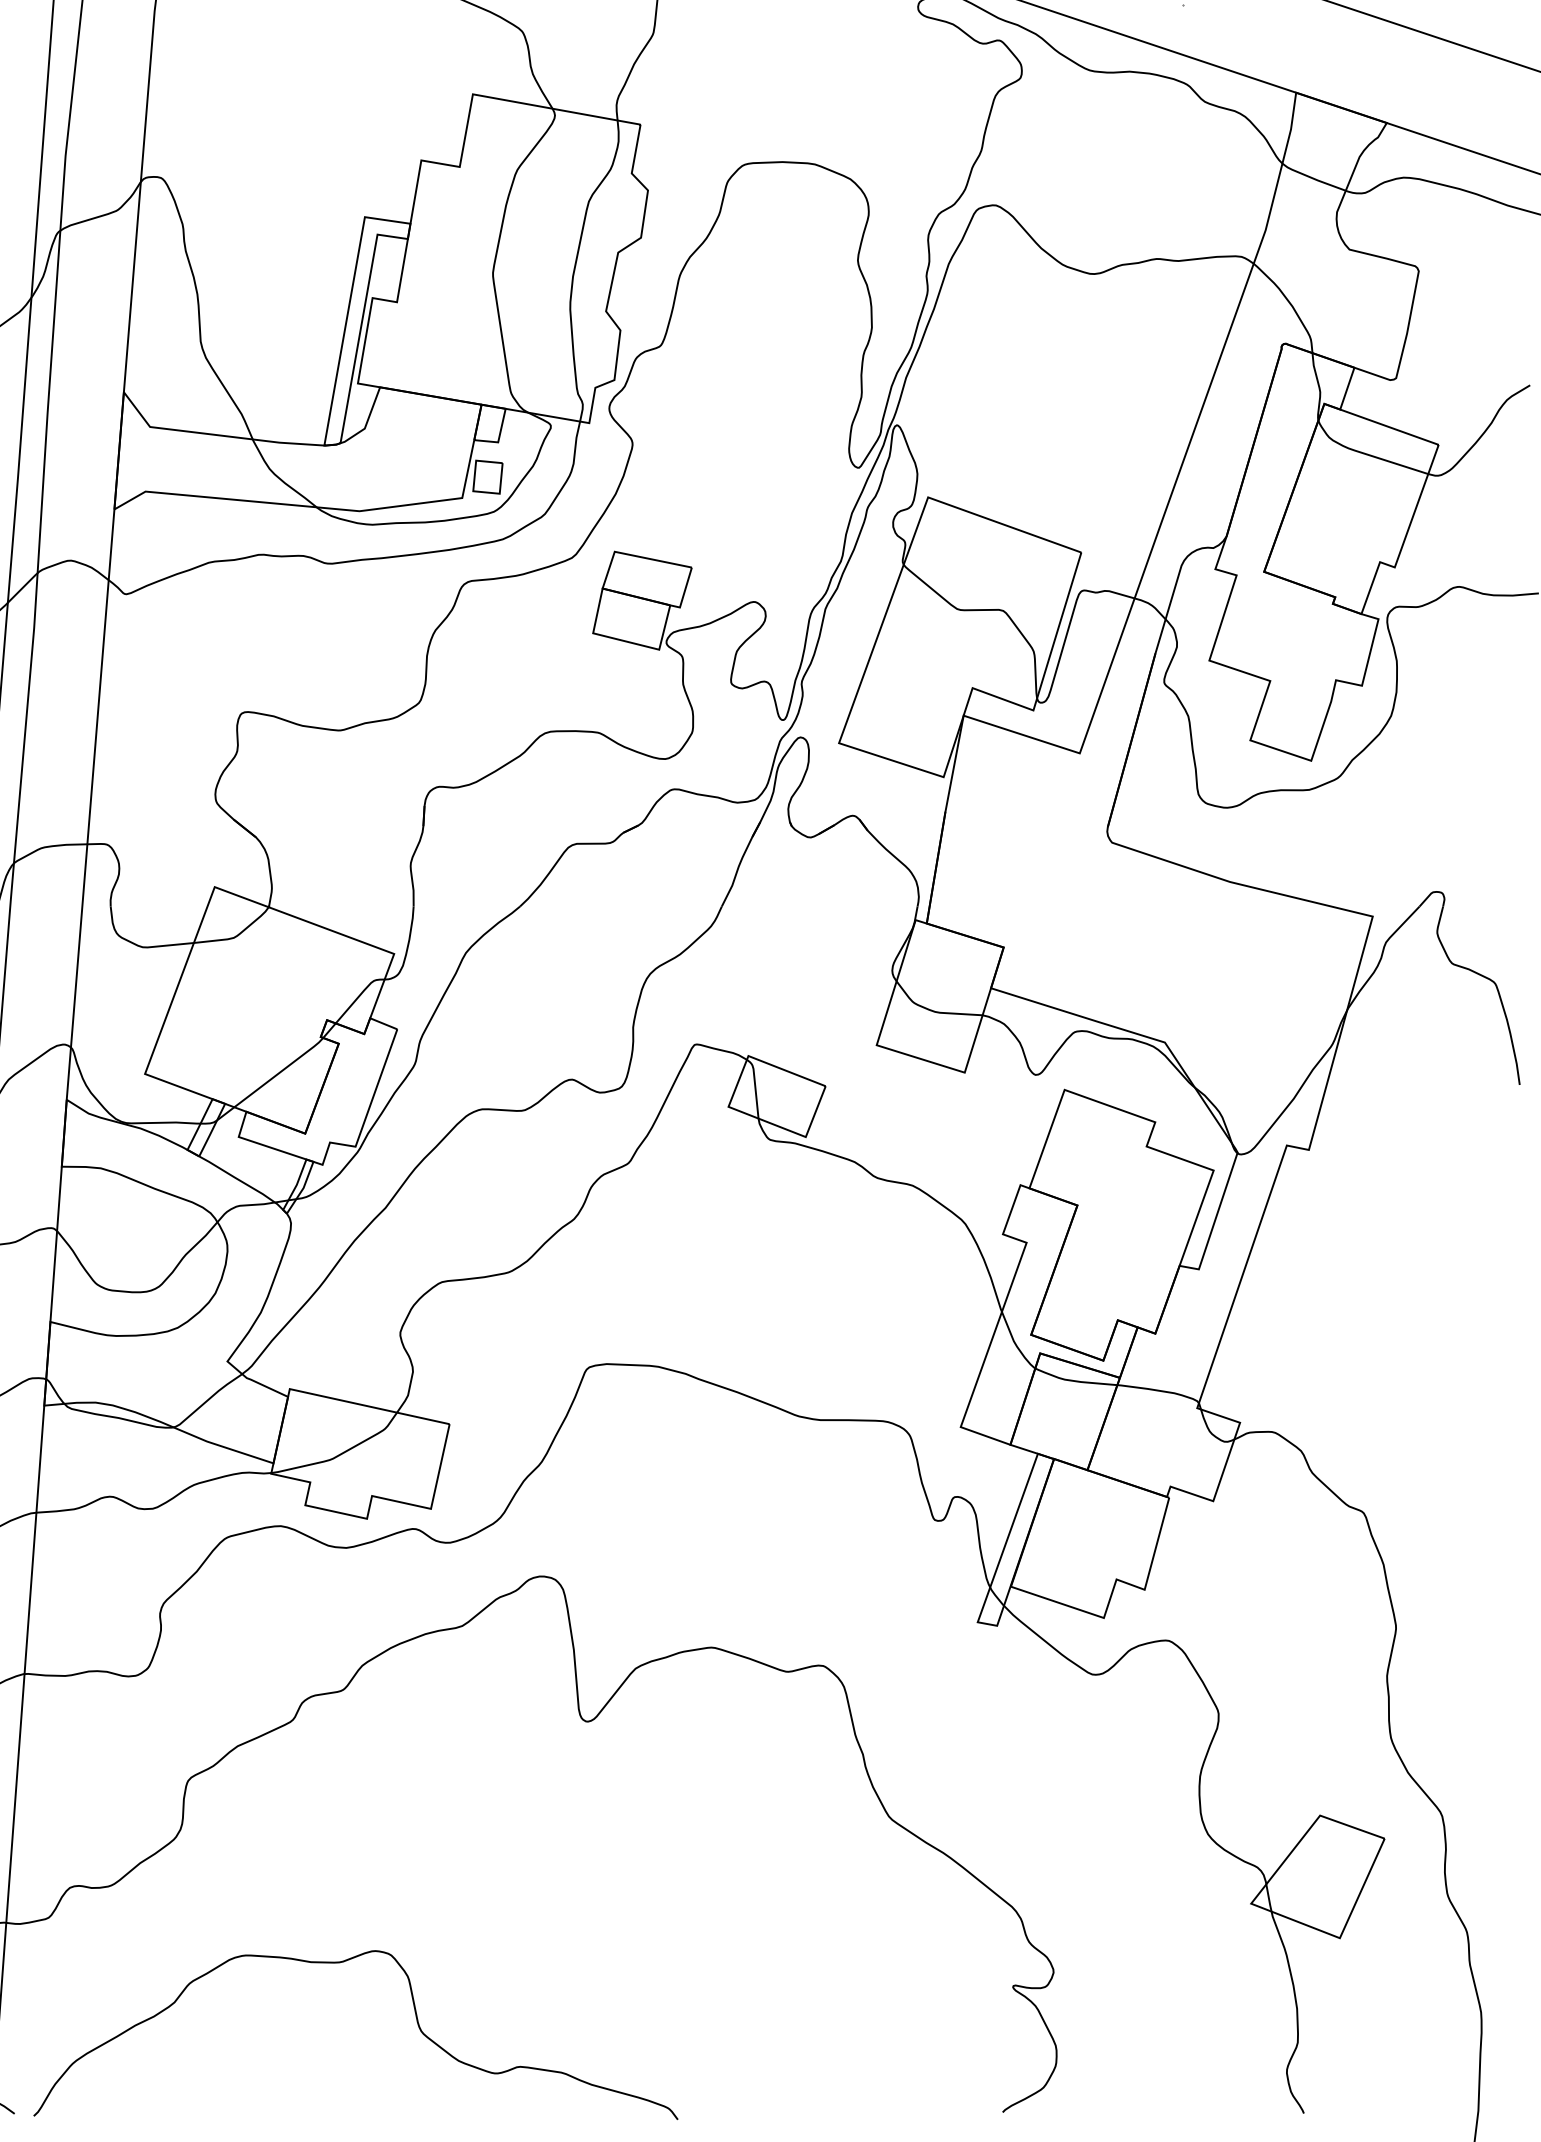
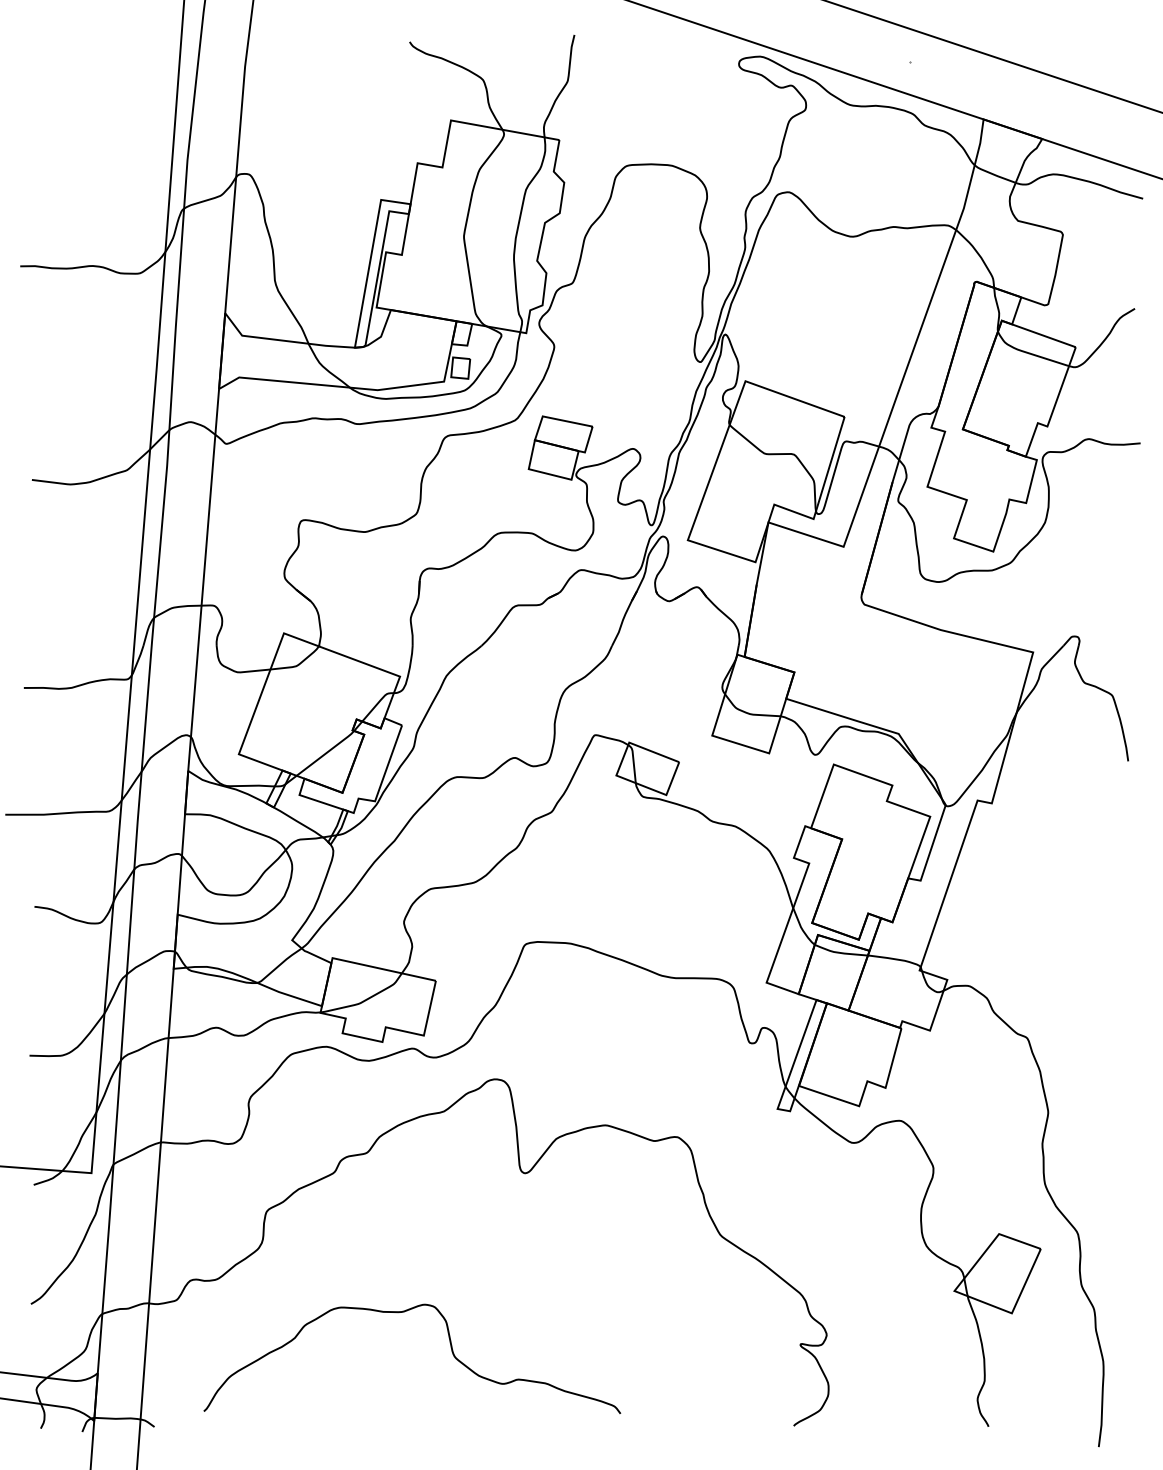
curve: (414, 2017) -> (450, 1347), moved

